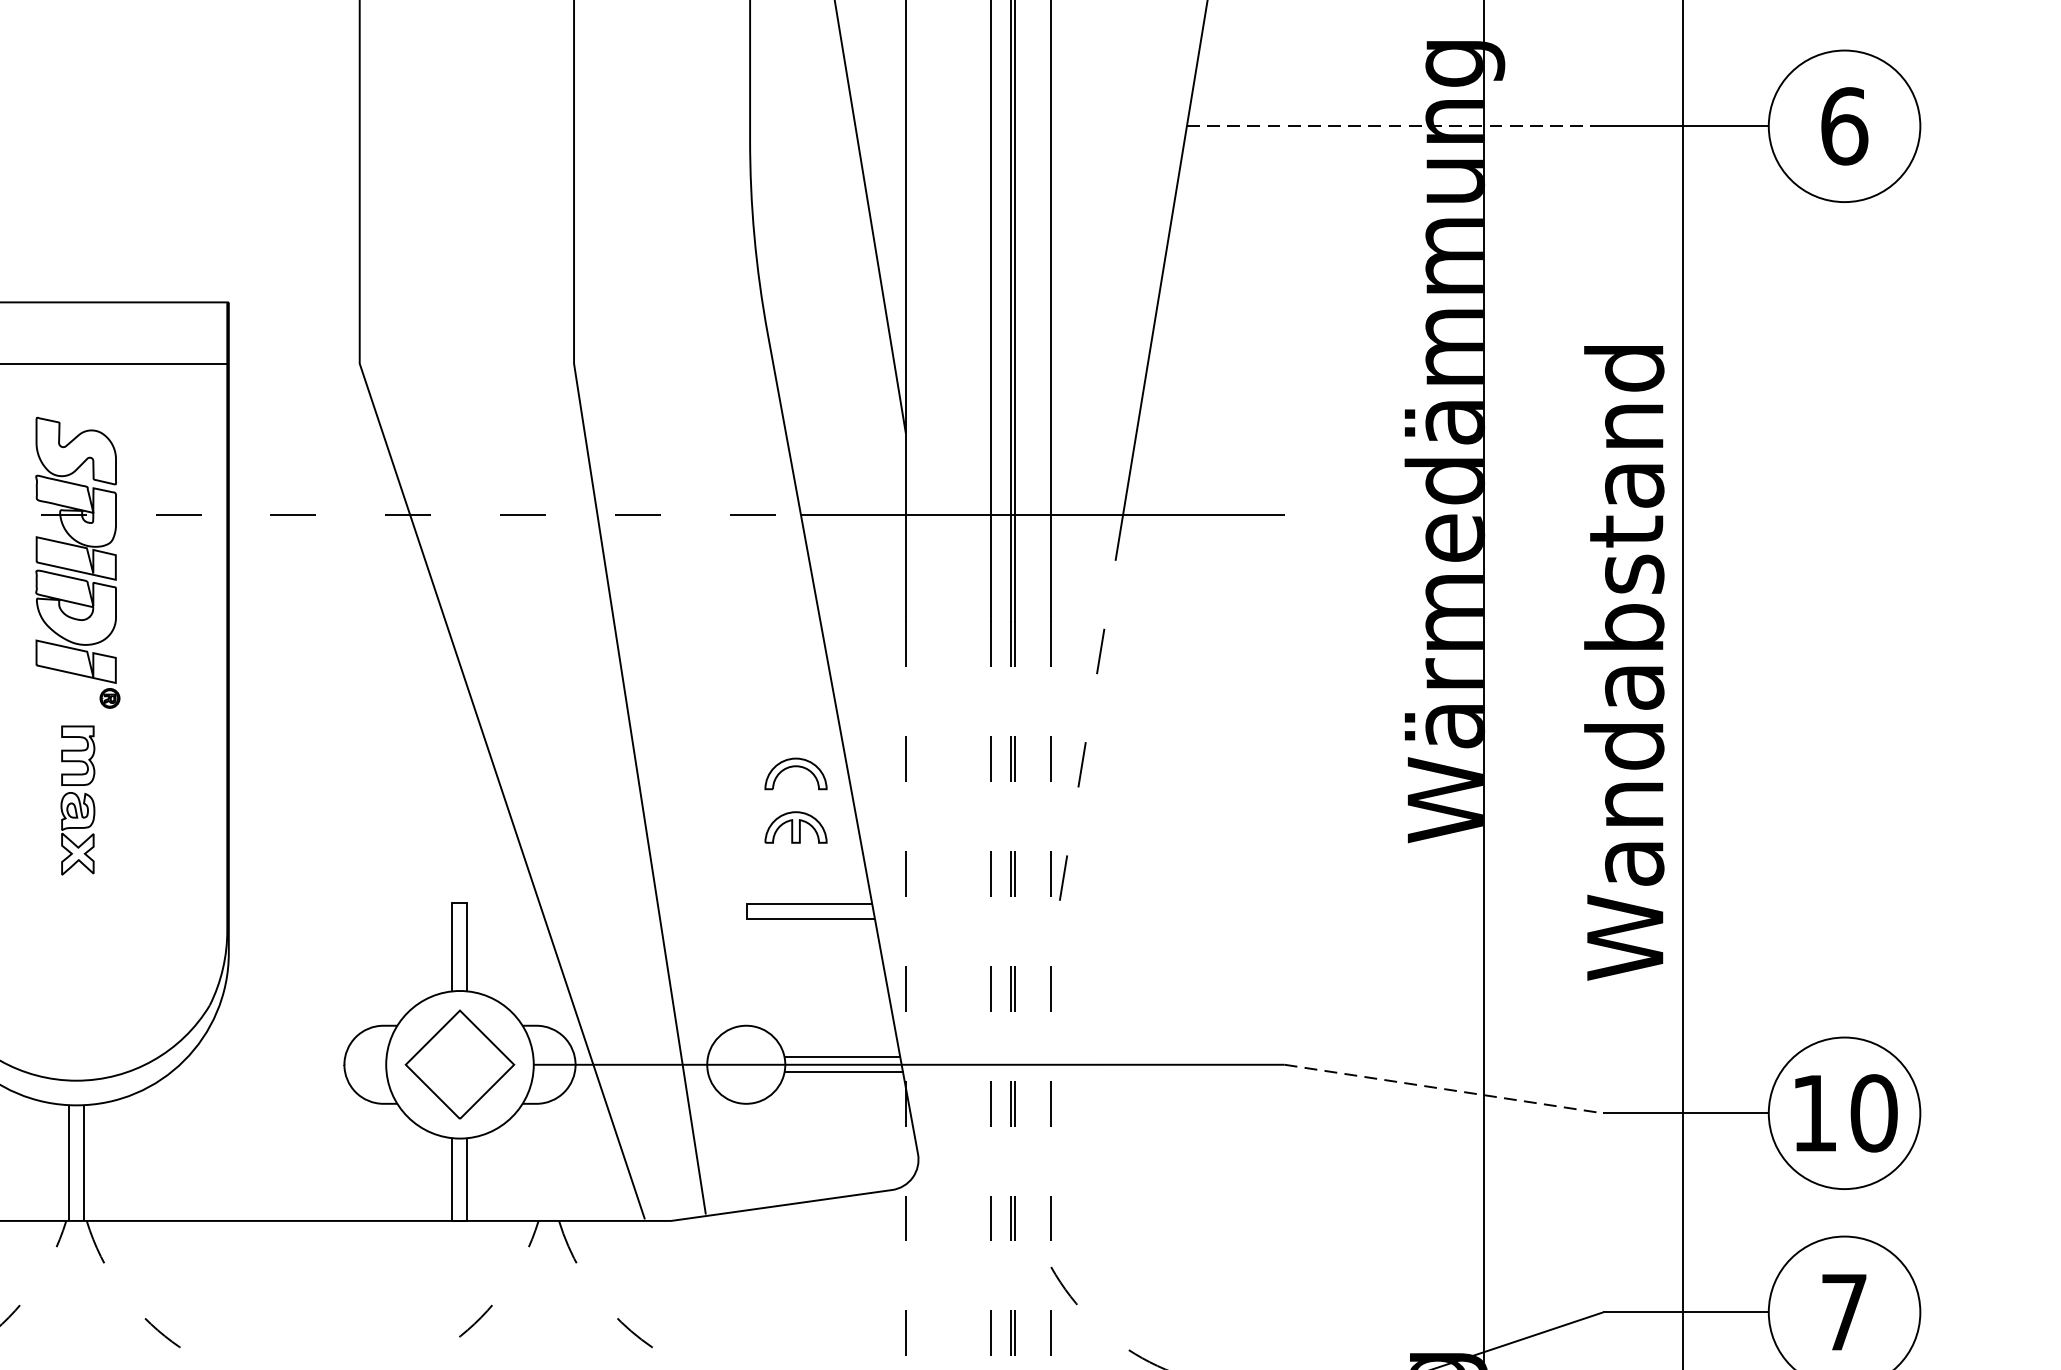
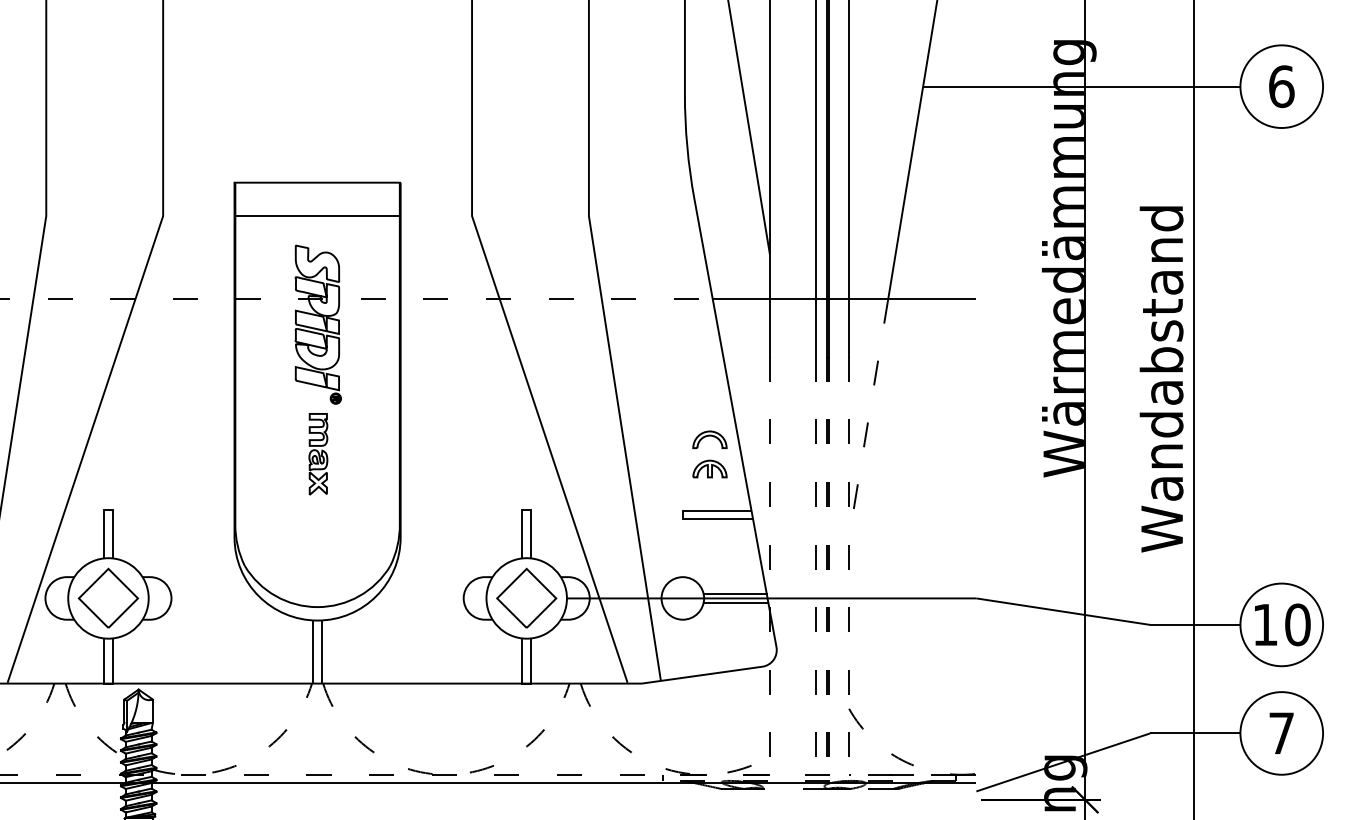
line: (1394, 126) -> (1036, 86), dashed -> solid
line: (1444, 1088) -> (1063, 611), dashed -> solid

